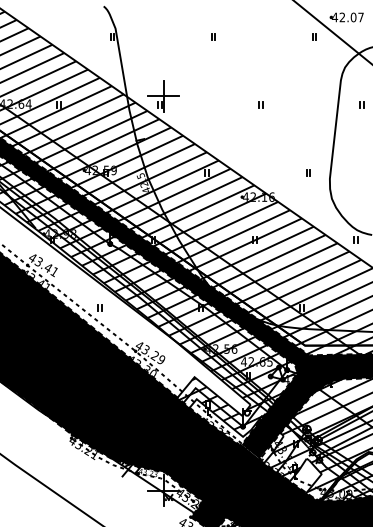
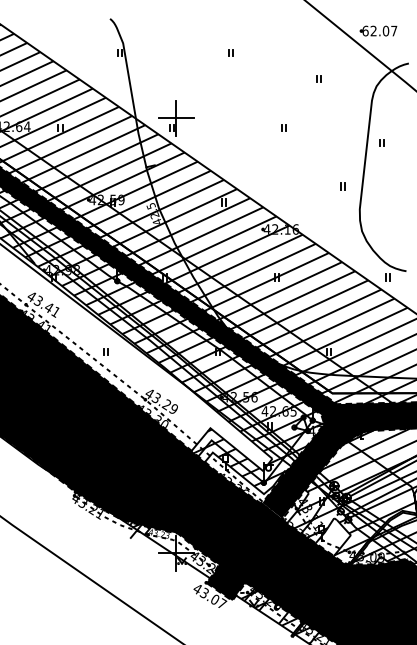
text: (335, 16) -> (365, 30), 42.07 -> 62.07
part: (314, 36) -> (318, 78), moved
part: (361, 104) -> (381, 142), moved
part: (307, 172) -> (342, 186), moved

